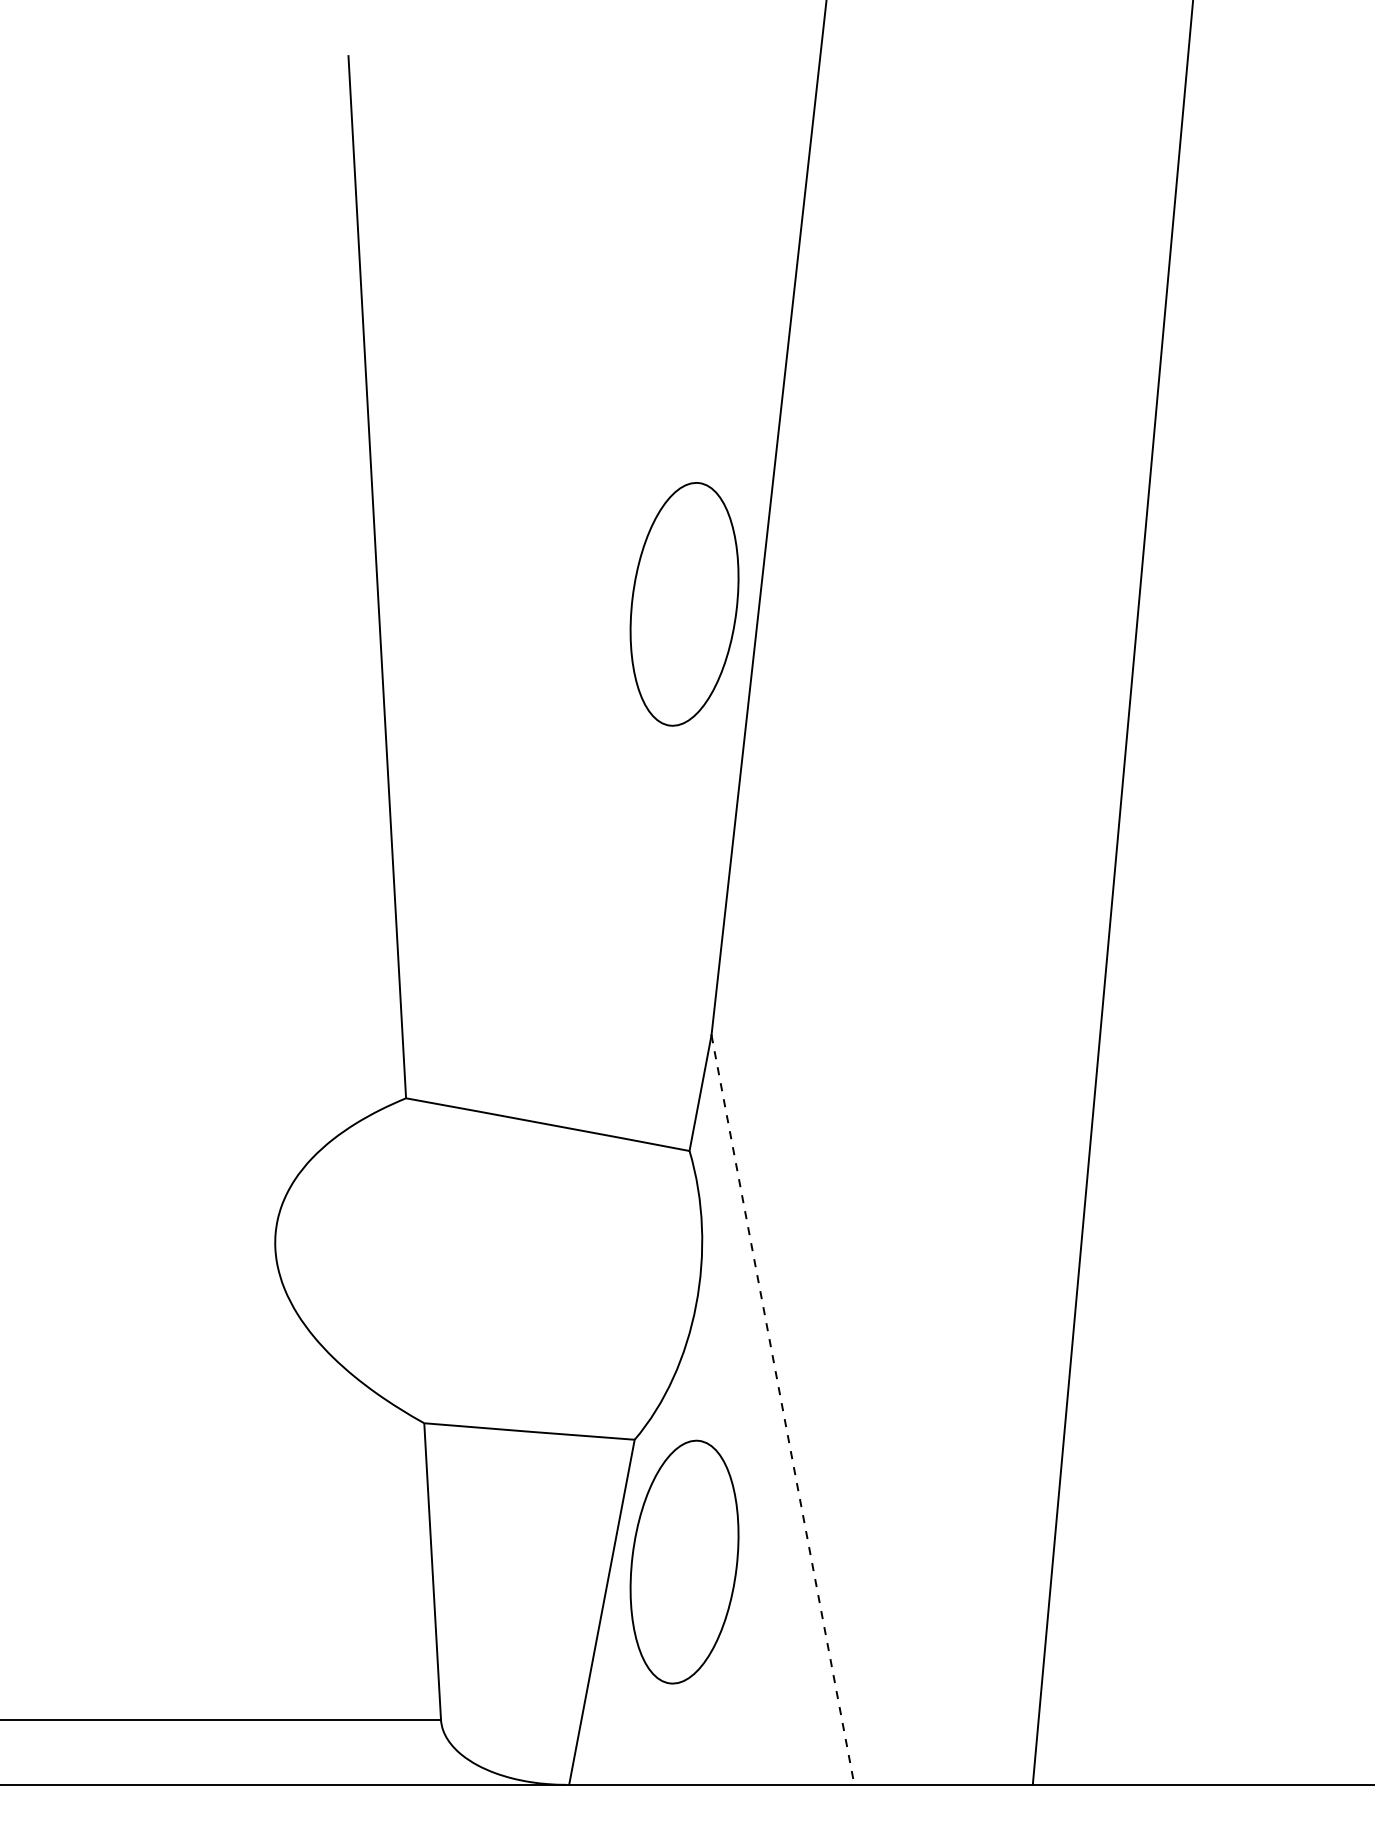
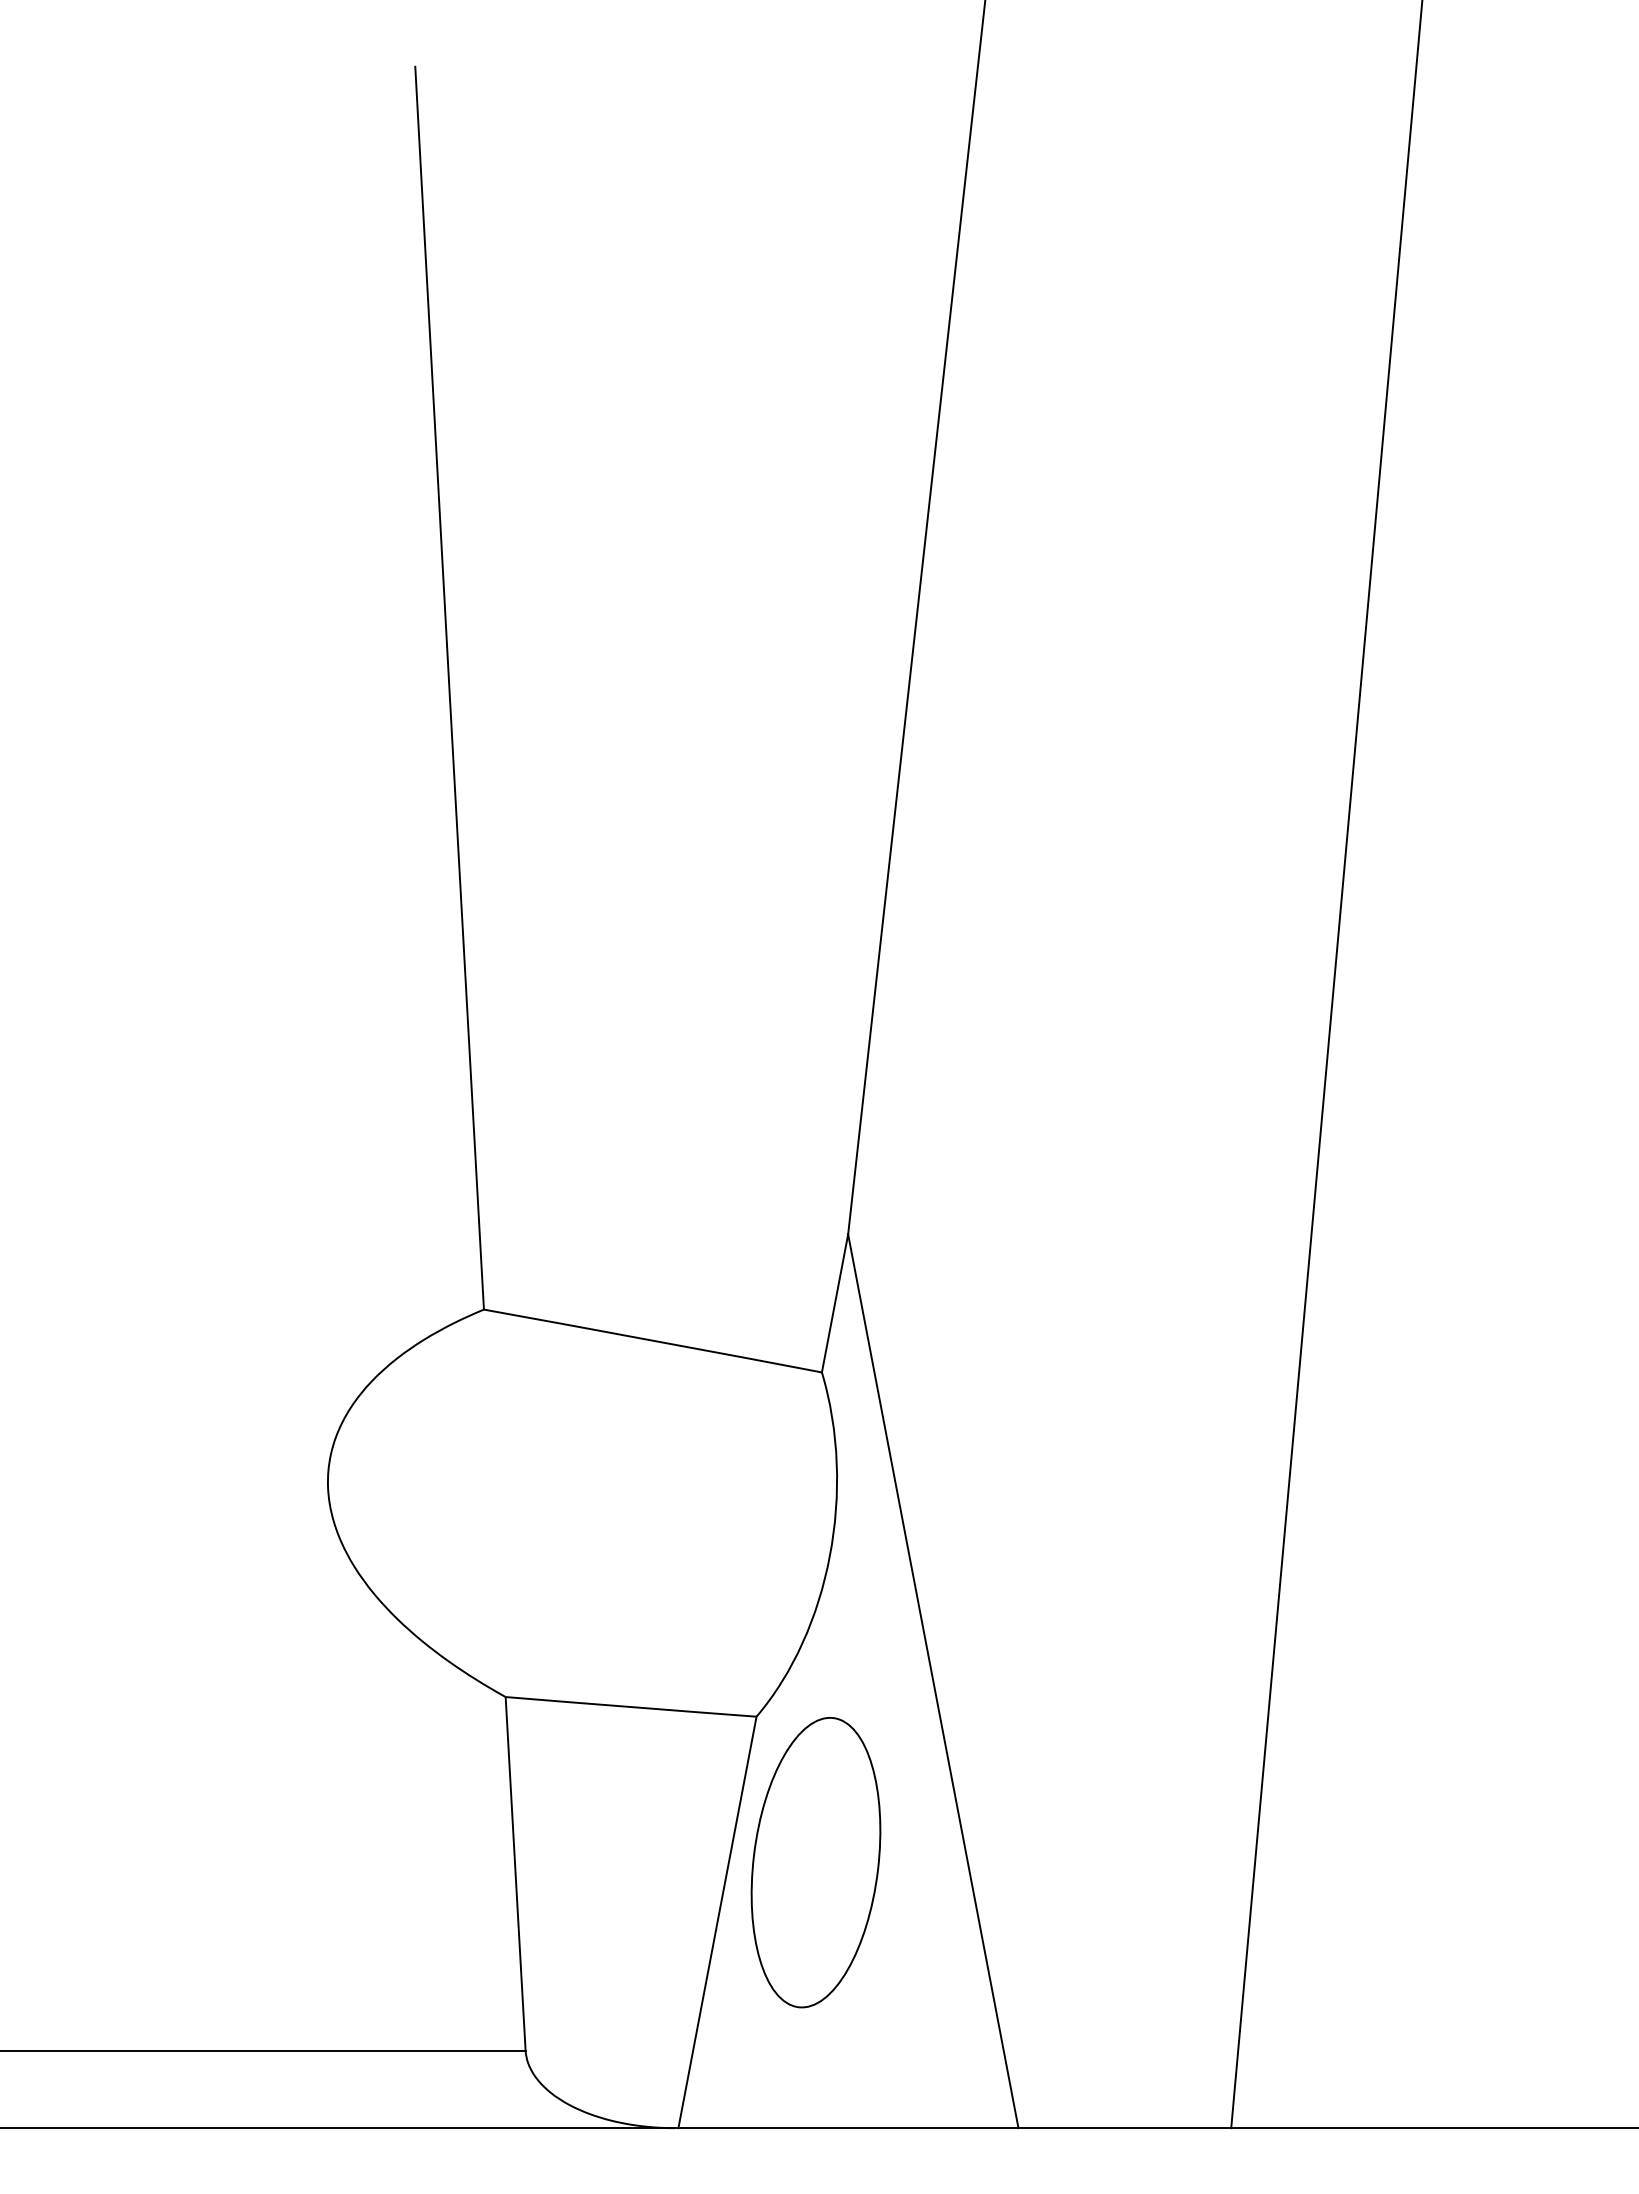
part: (684, 604) -> (815, 720), removed
line: (783, 1410) -> (933, 1681), dashed -> solid

